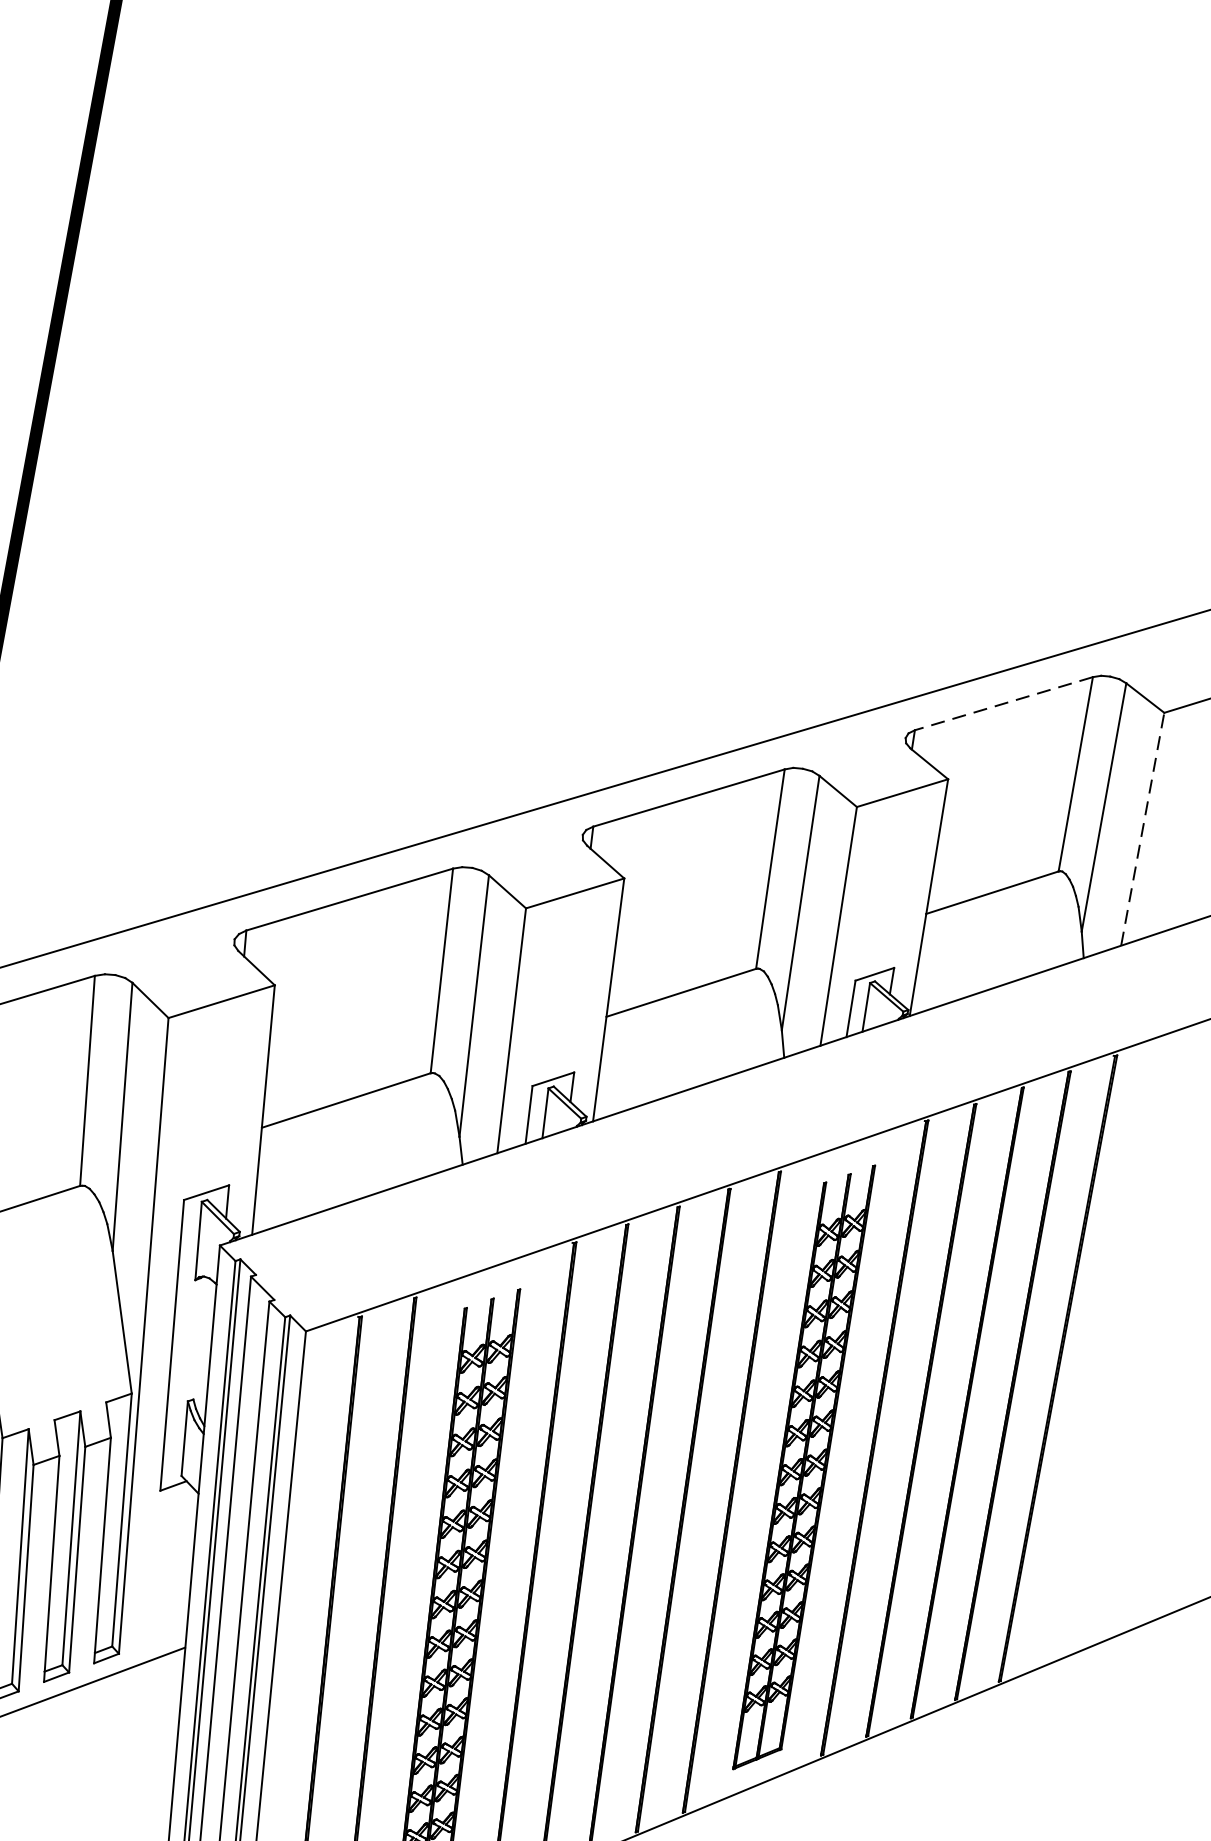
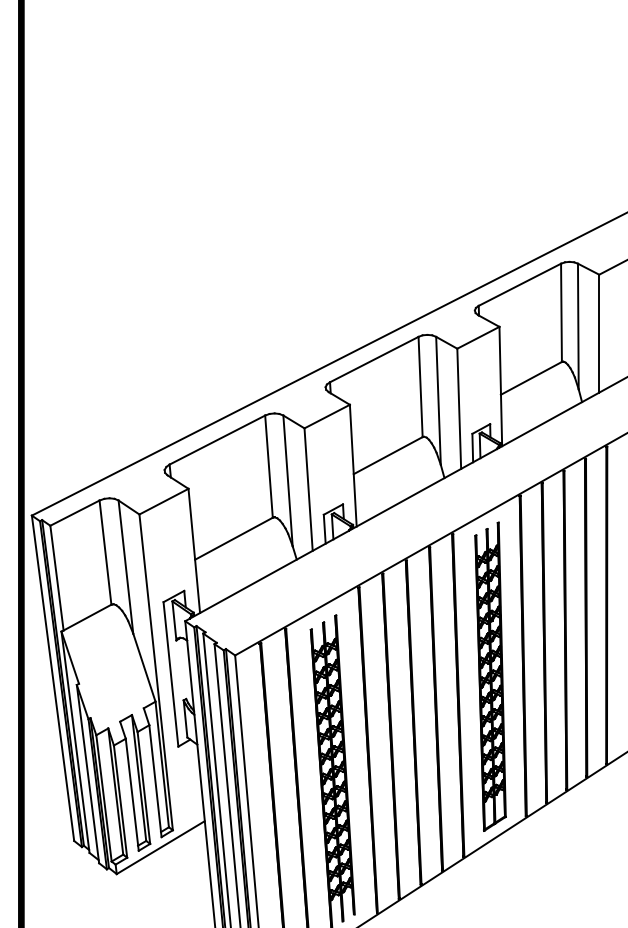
line: (1002, 704) -> (519, 285), dashed -> solid
line: (1143, 828) -> (599, 333), dashed -> solid

